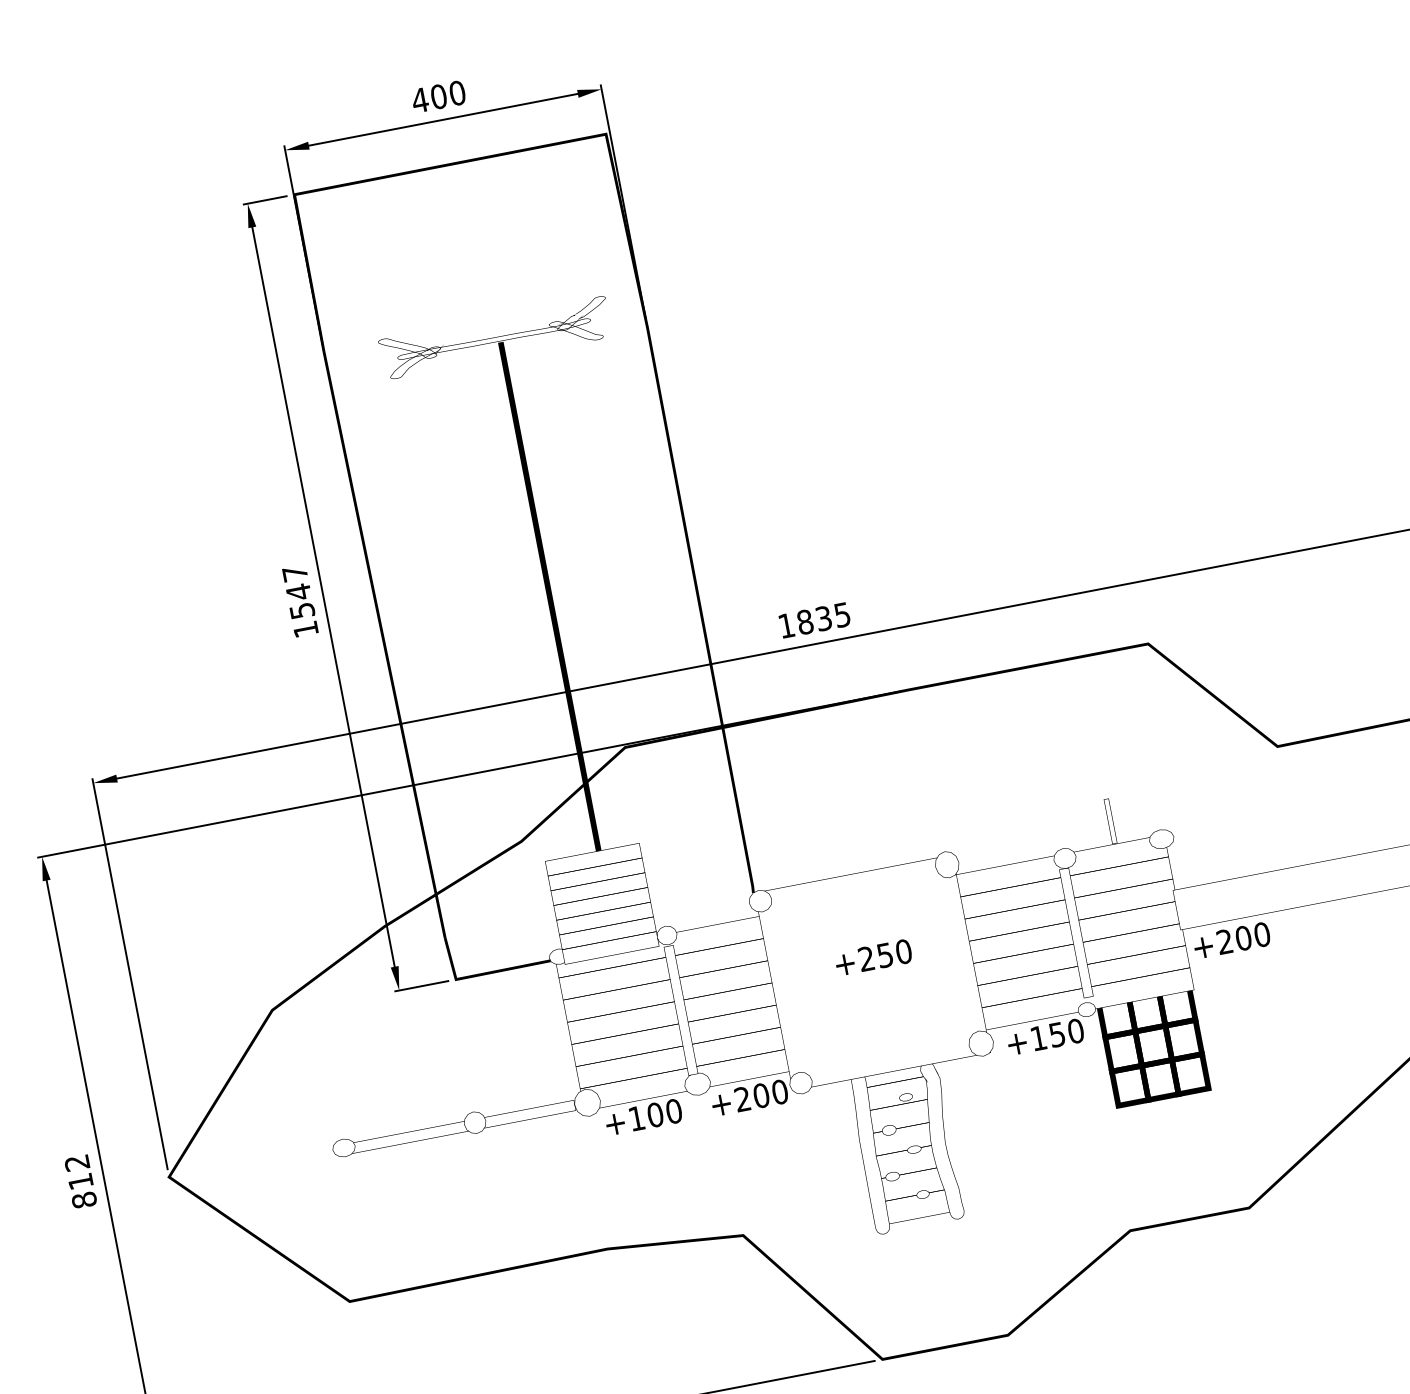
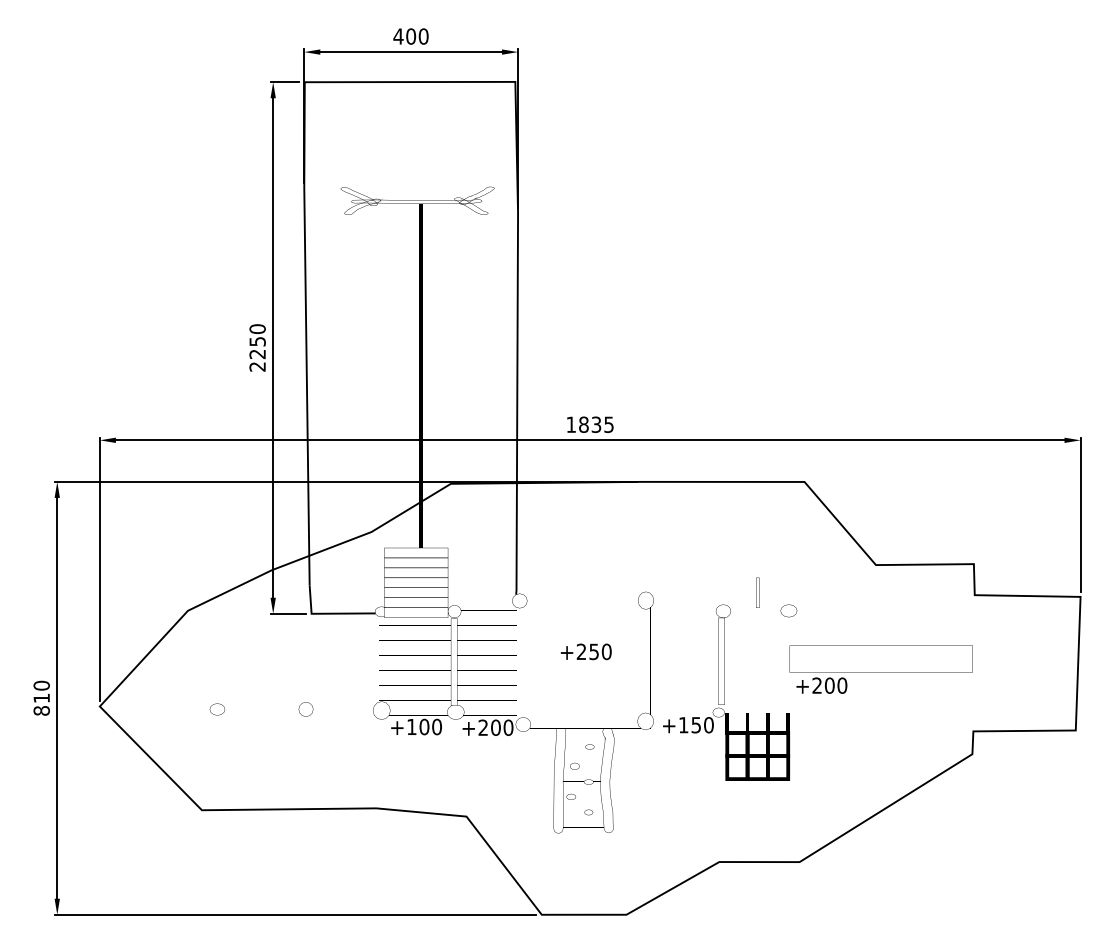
text: (300, 600) -> (257, 347), 1547 -> 2250
text: (76, 1162) -> (41, 685), 812 -> 810

